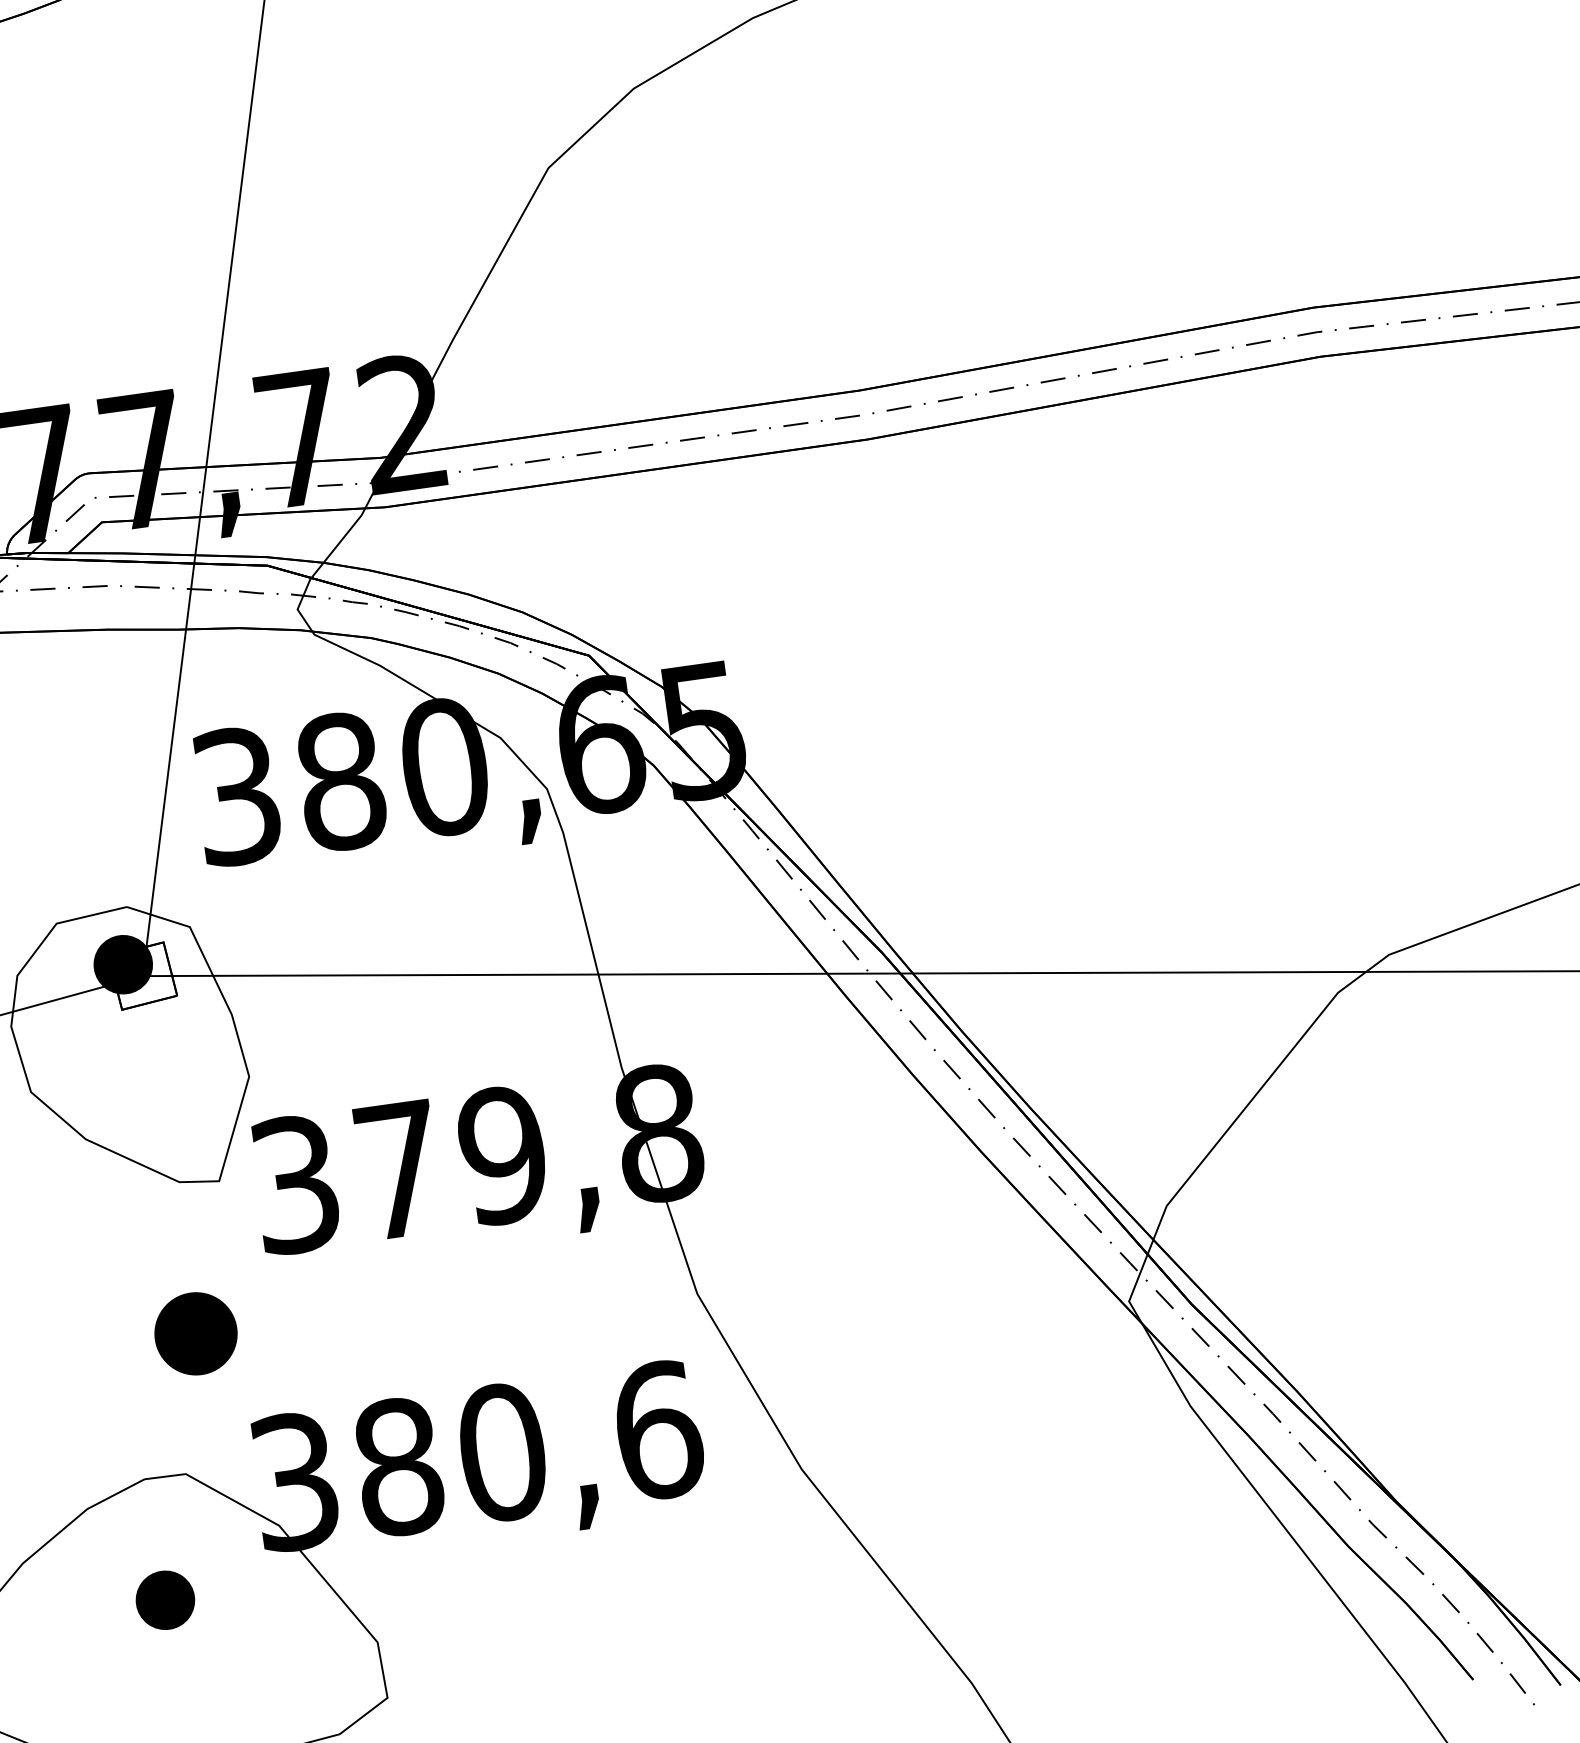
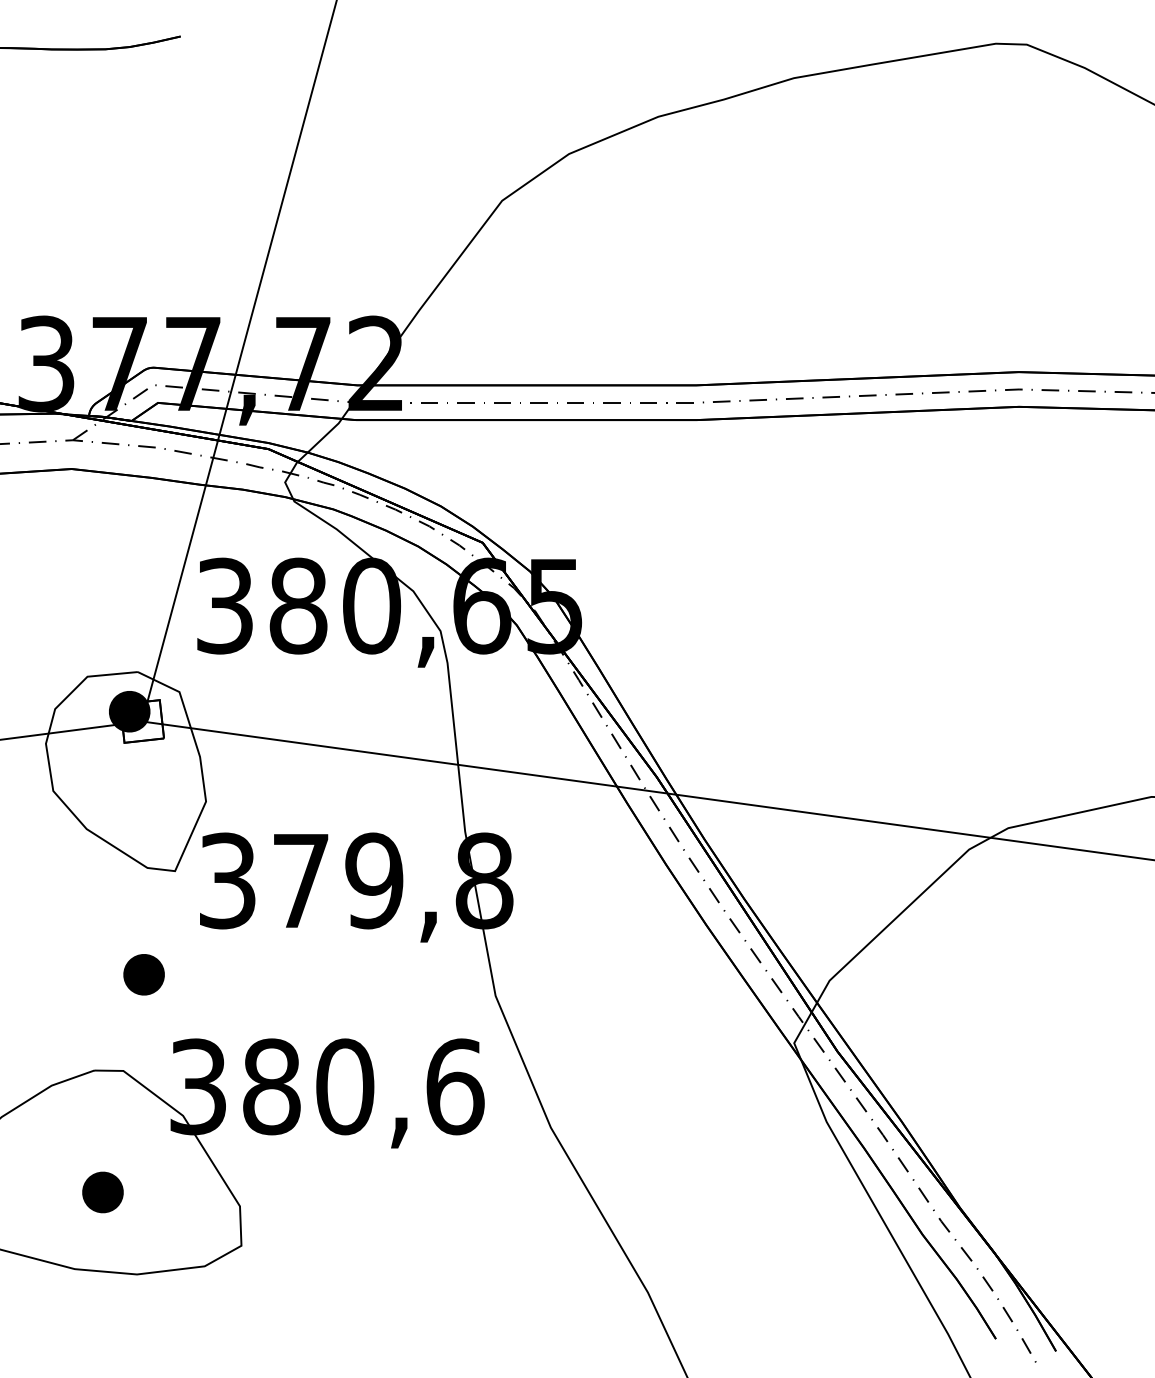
part: (195, 1333) -> (143, 974), size x0.71
part: (164, 1600) -> (102, 1192), moved

